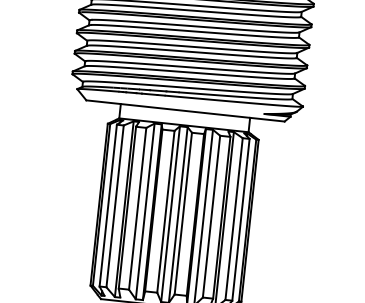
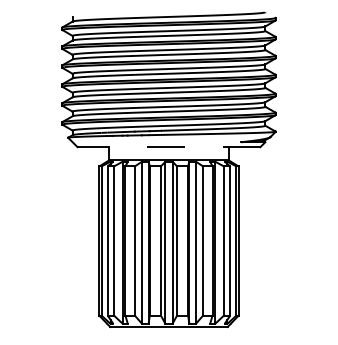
line: (184, 111) -> (168, 147), solid -> dashed

